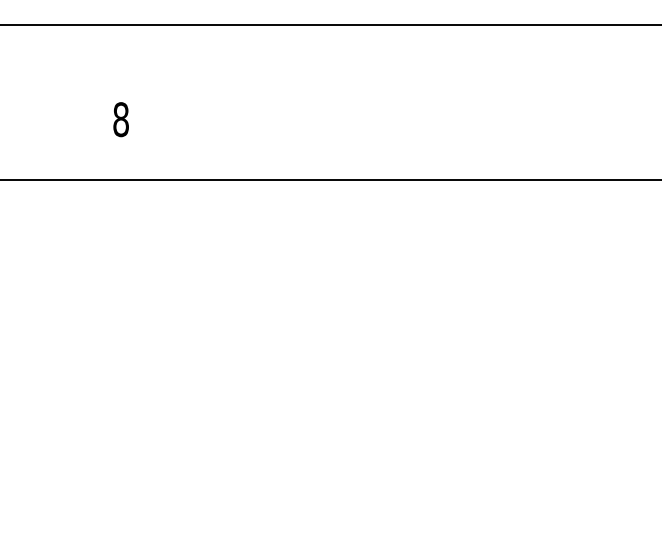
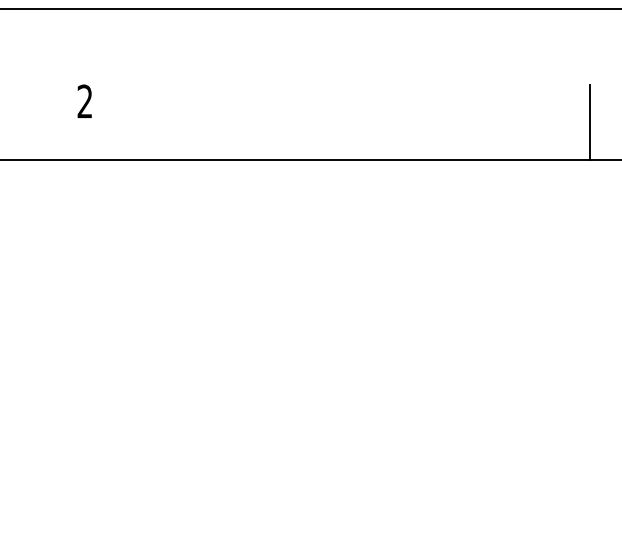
text: (120, 119) -> (84, 101), 8 -> 2
line: (639, 140) -> (590, 121), added

